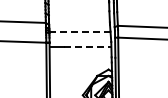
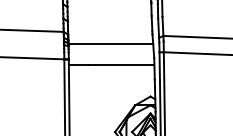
line: (79, 31) -> (110, 43), dashed -> solid
line: (87, 47) -> (121, 65), dashed -> solid

